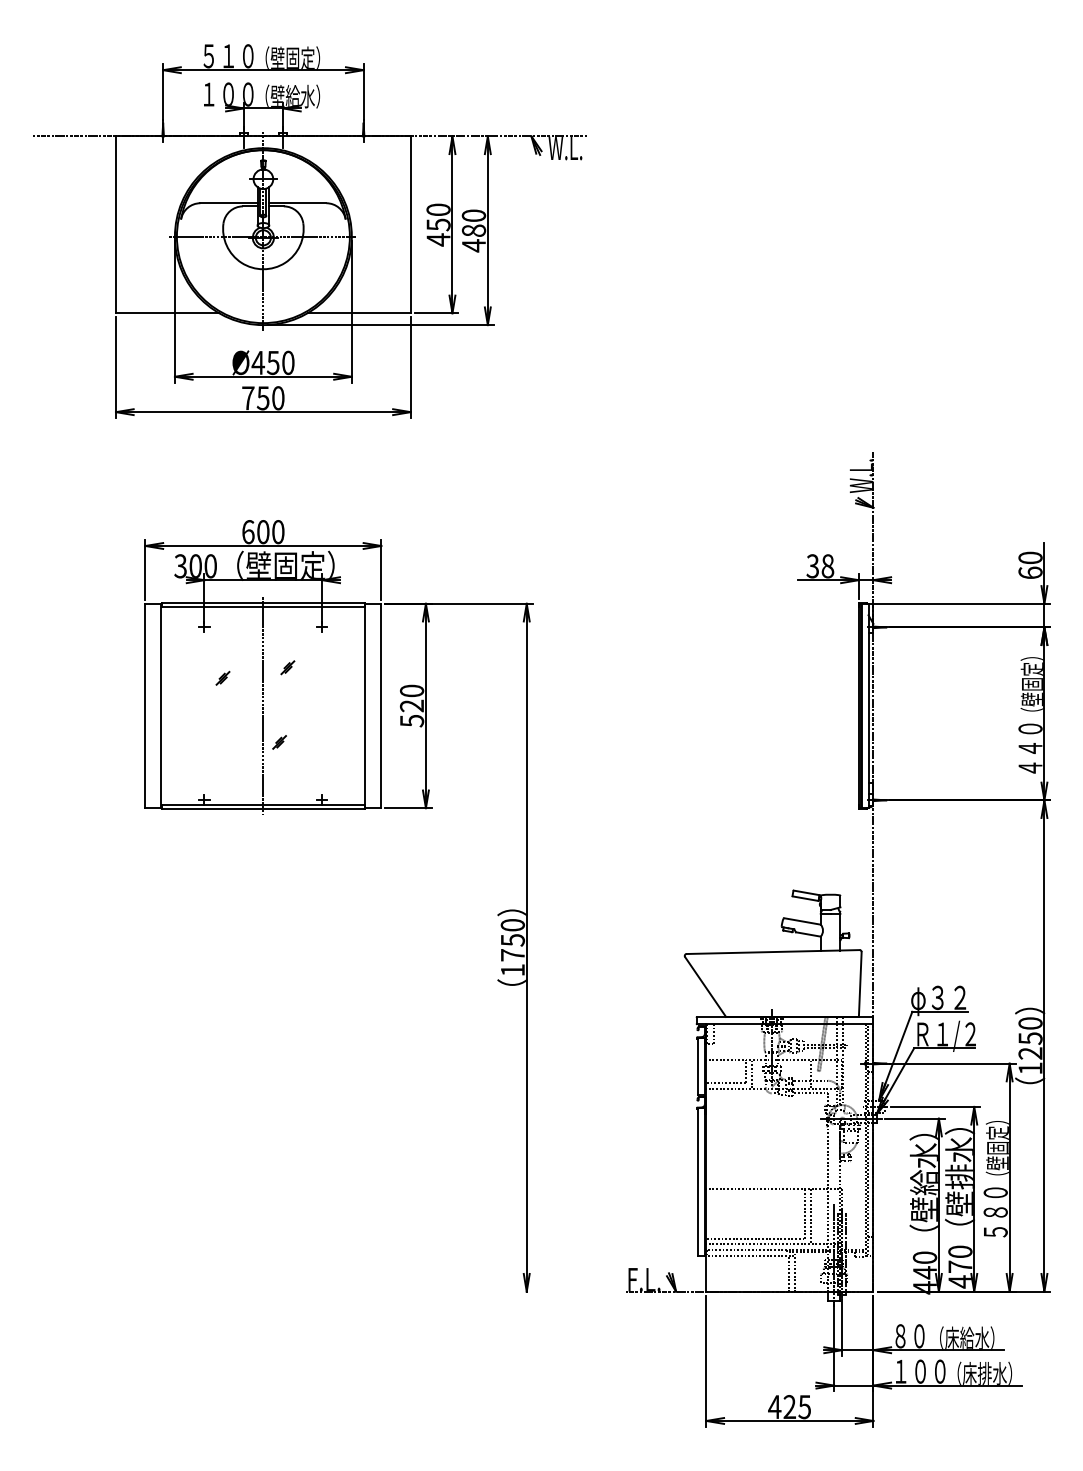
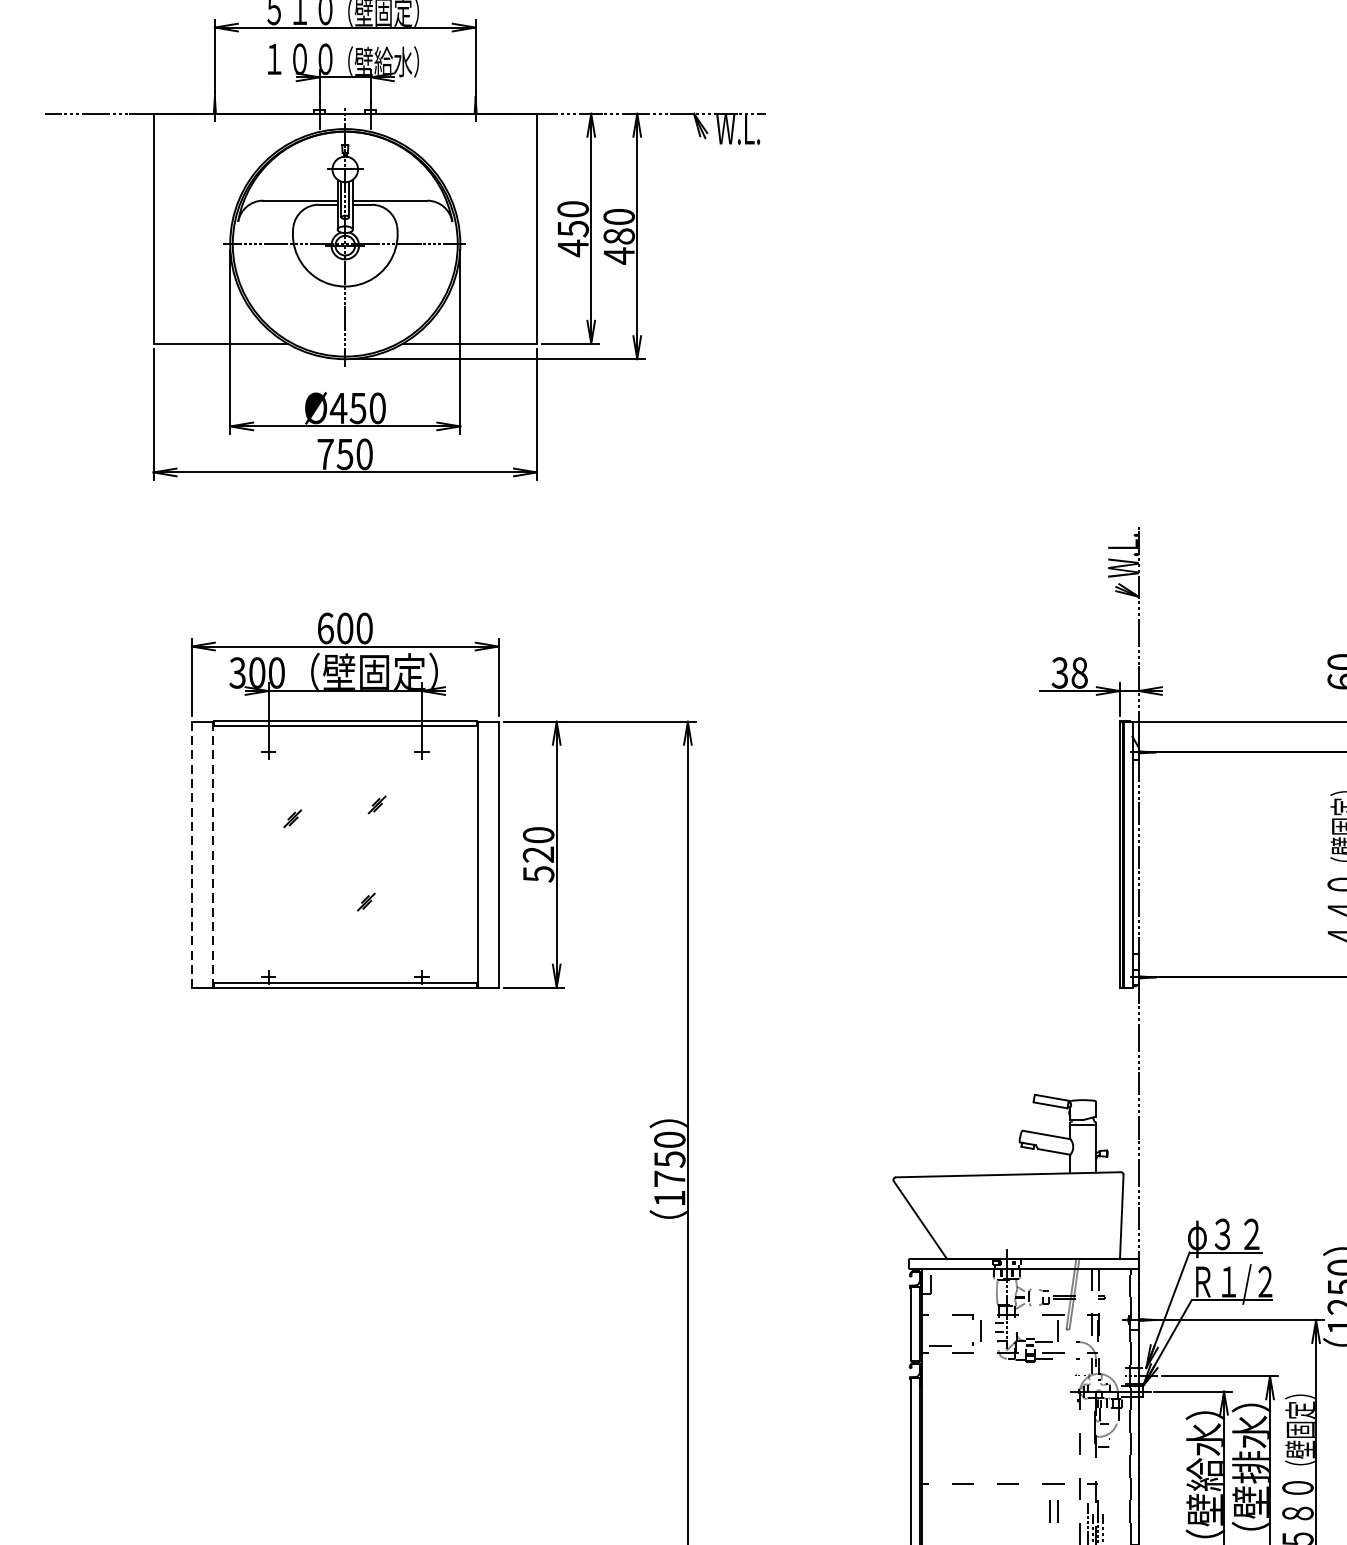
line: (263, 705) -> (345, 854), removed
line: (145, 706) -> (191, 855), solid -> dashed
line: (161, 706) -> (212, 855), solid -> dashed

